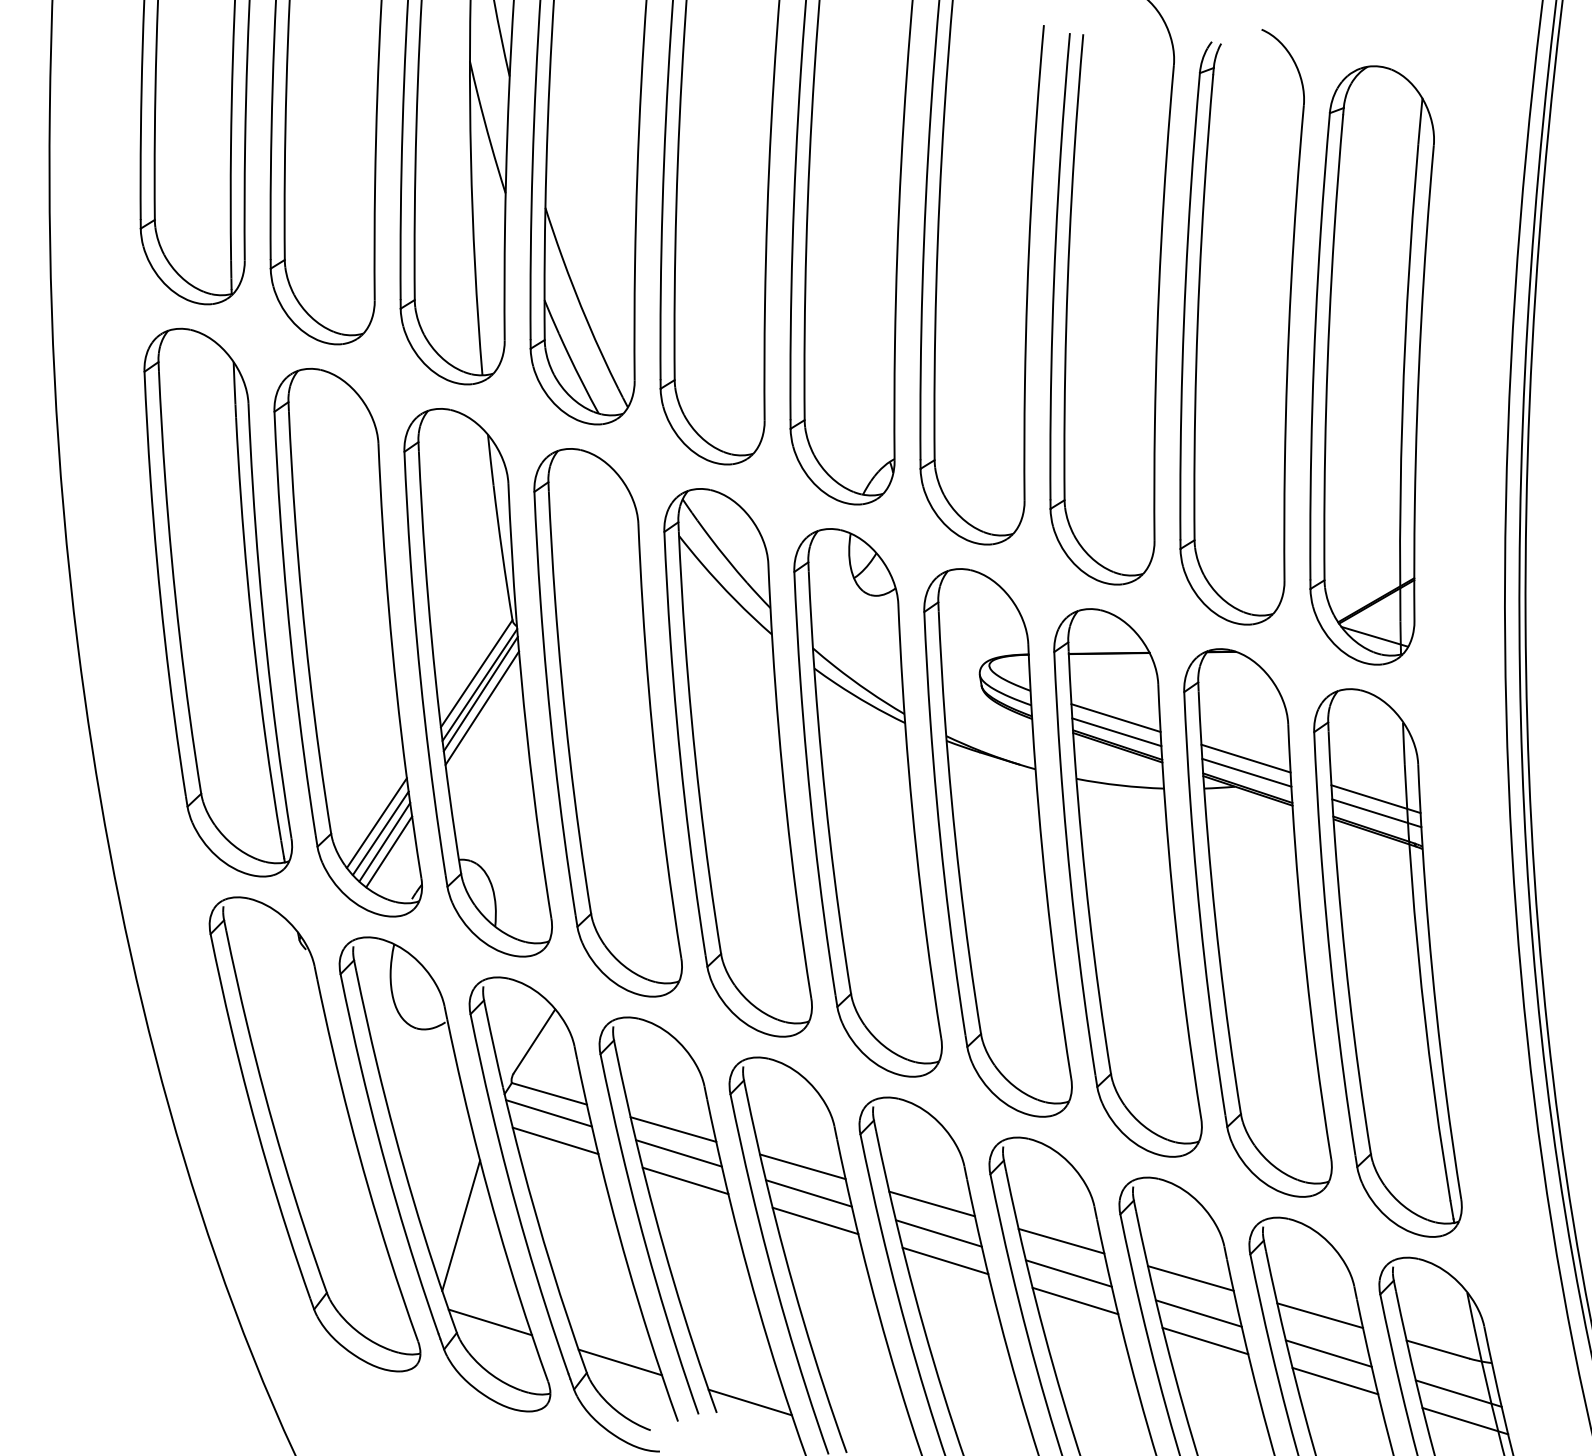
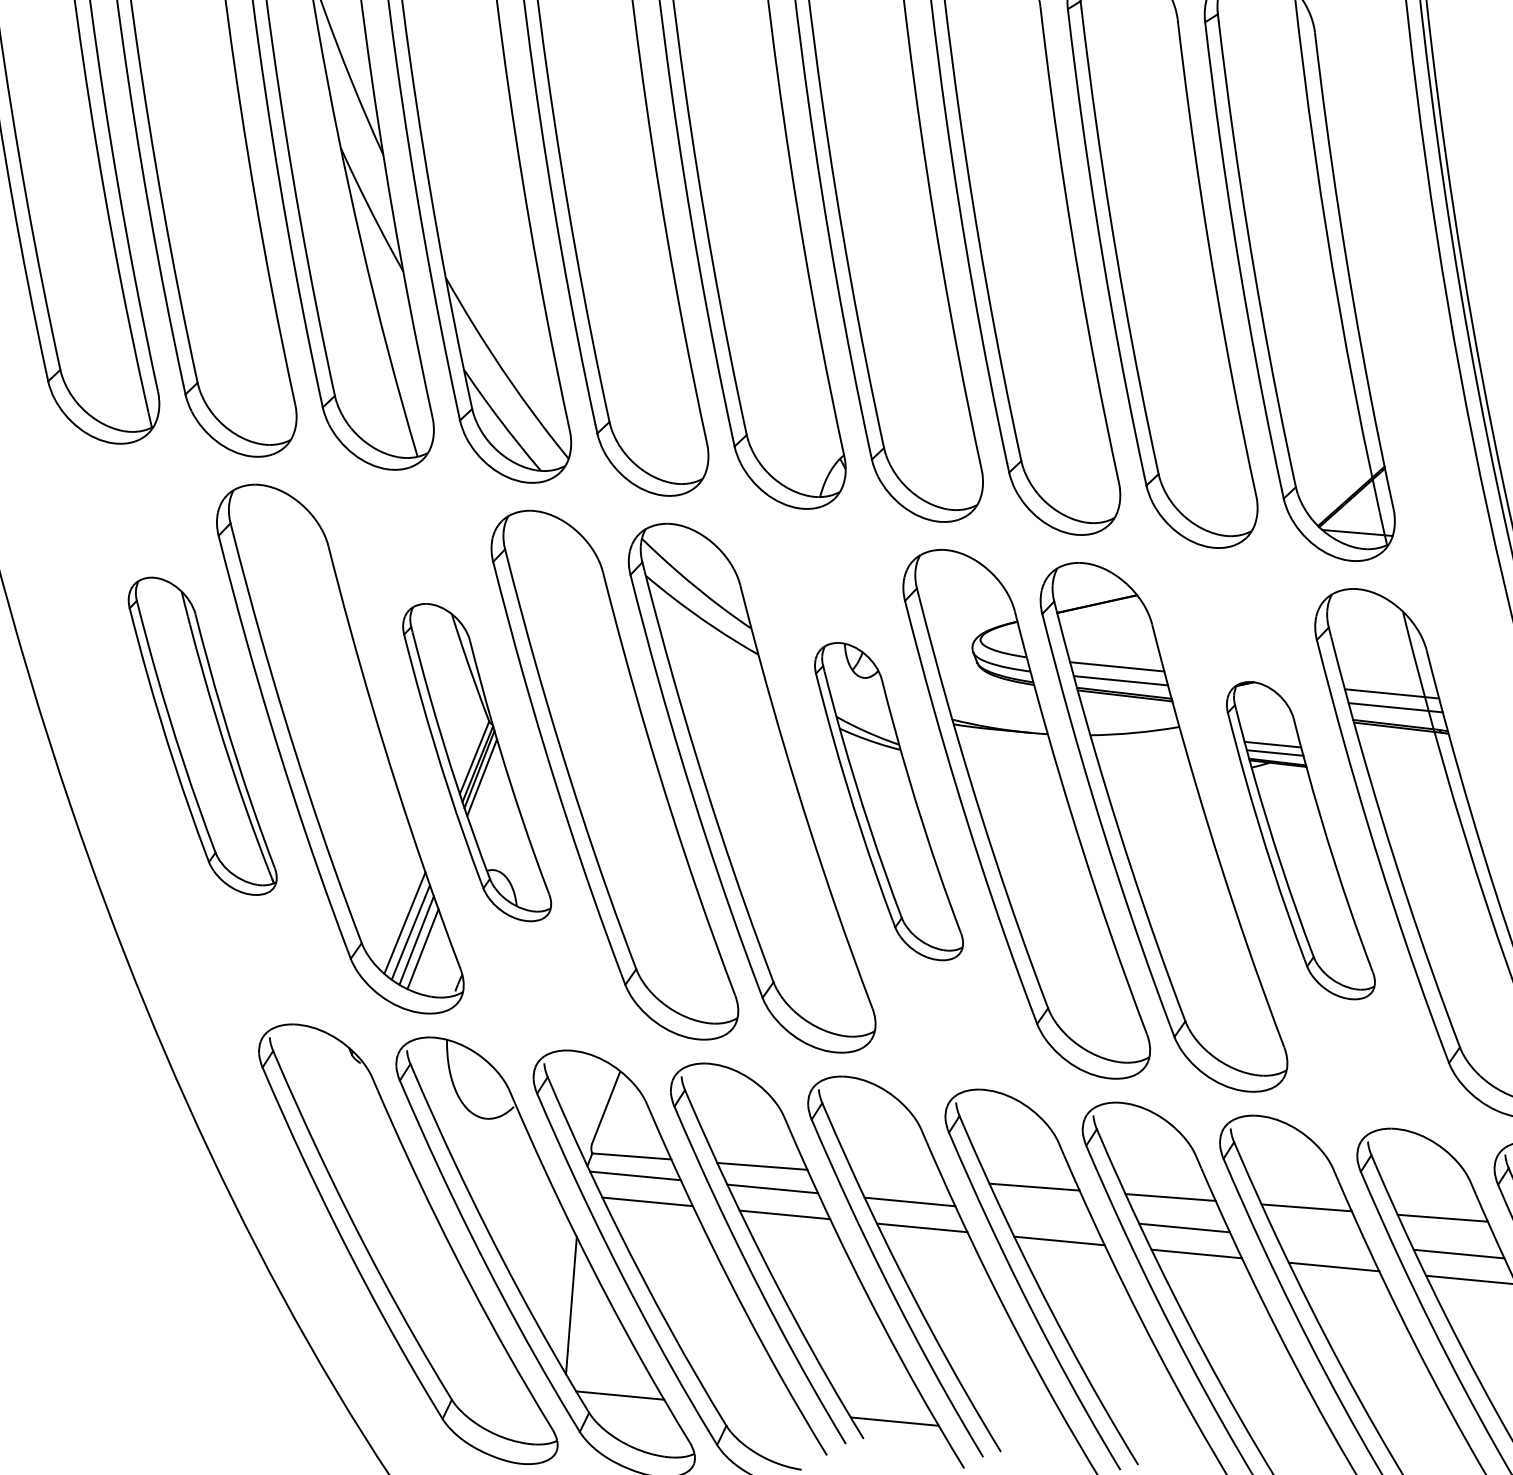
part: (218, 602) -> (202, 736), size x0.6
part: (477, 682) -> (475, 762), size x0.6
part: (867, 802) -> (887, 801), size x0.6
part: (1257, 922) -> (1299, 840), size x0.6
line: (802, 1166) -> (898, 1176), removed
line: (938, 1233) -> (1046, 1215), removed
line: (1198, 1313) -> (1321, 1241), removed
line: (620, 1362) -> (757, 1408), removed

